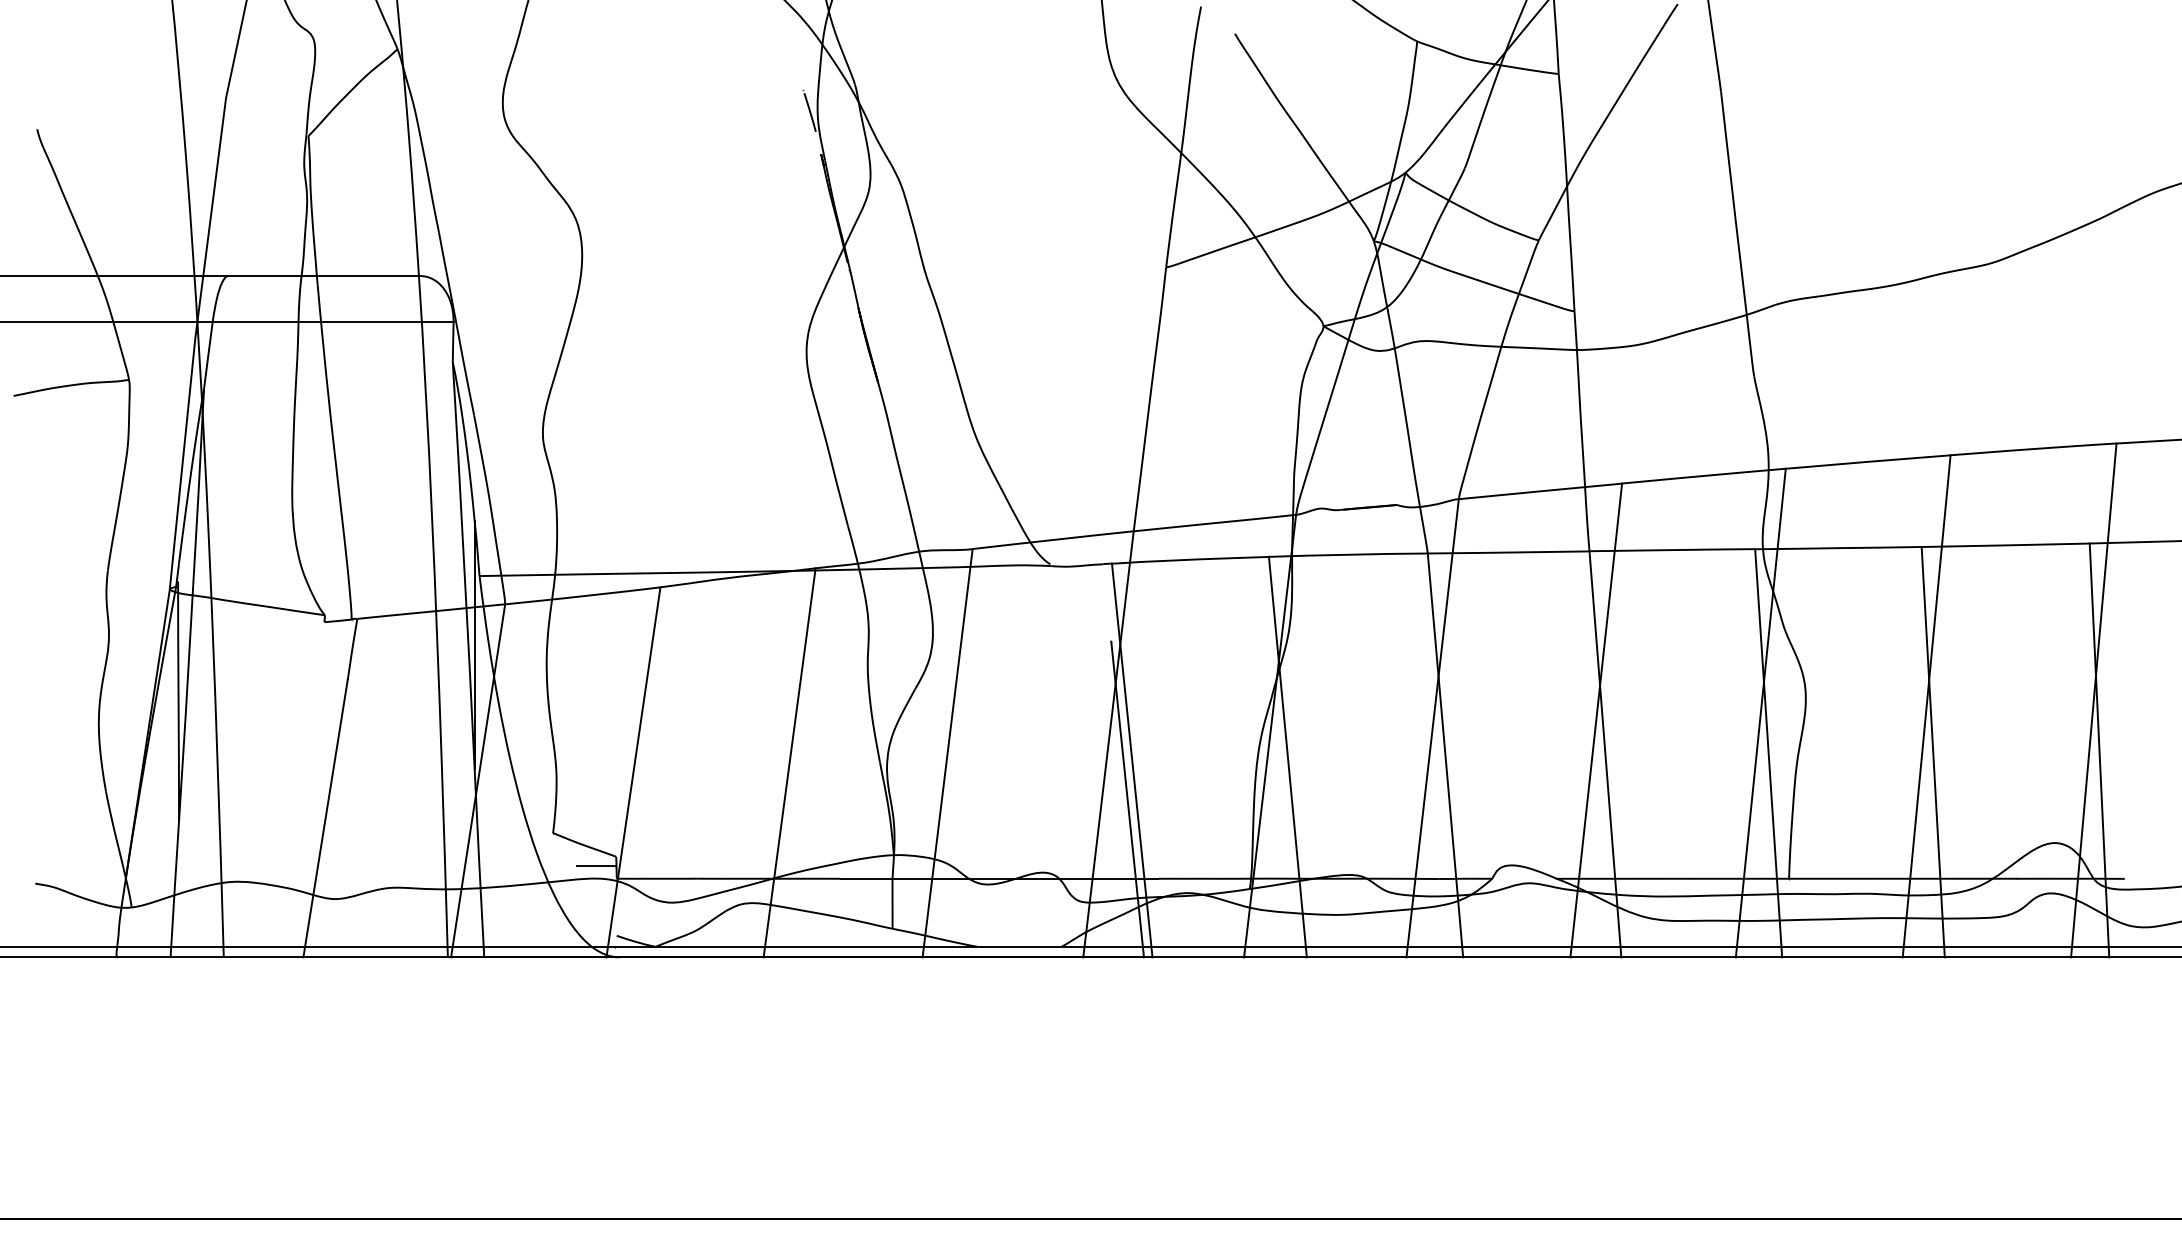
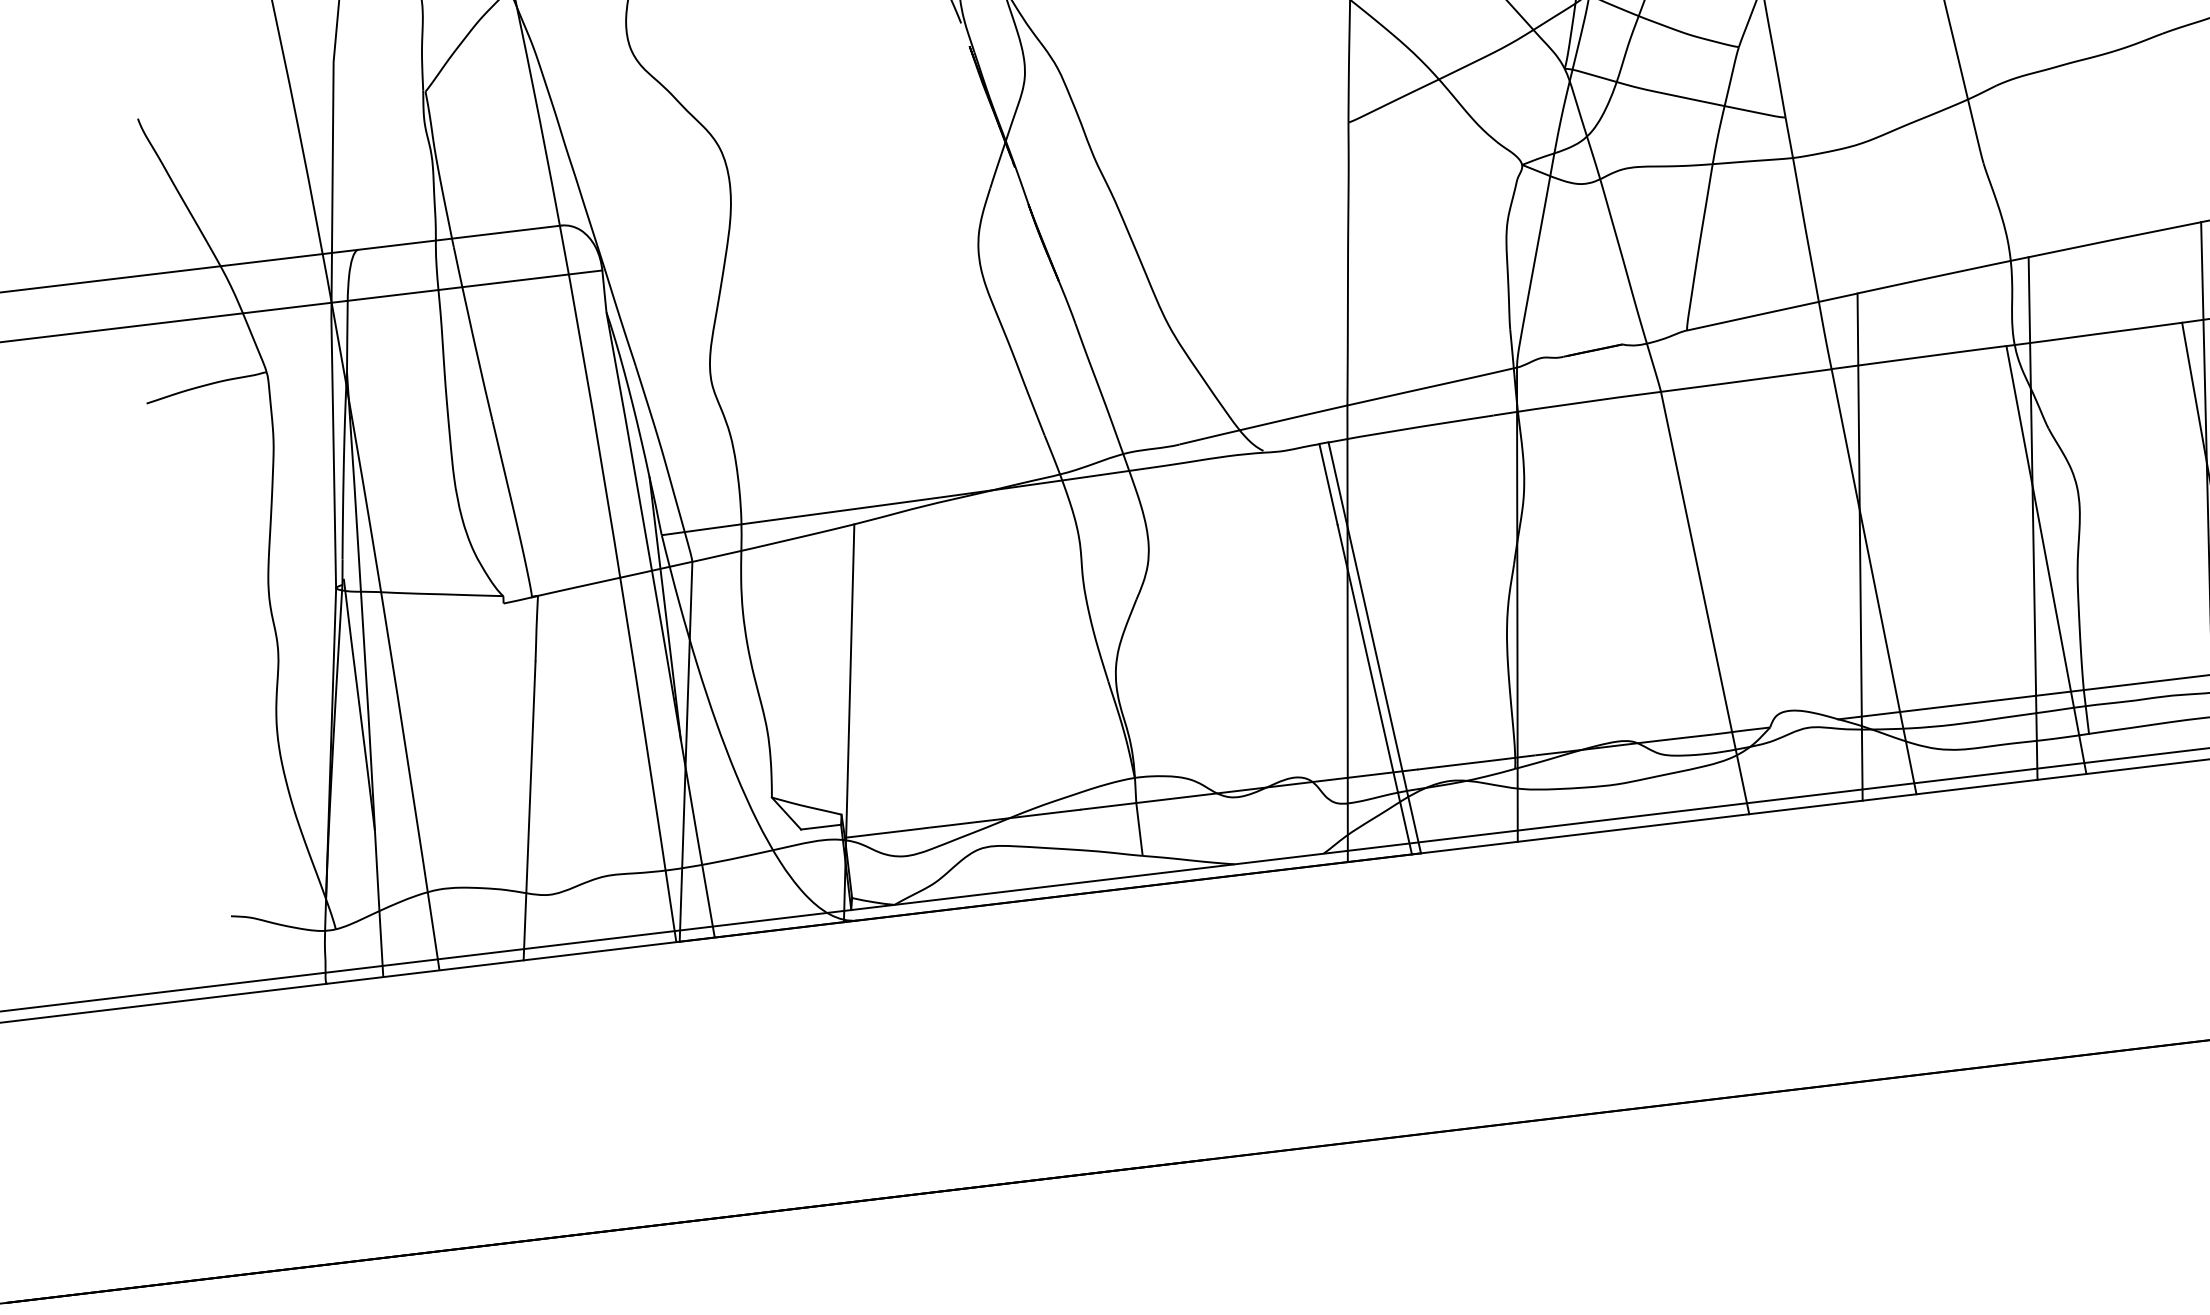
line: (1432, 728) -> (1688, 576), removed
line: (947, 753) -> (1178, 663), removed
line: (1287, 756) -> (1538, 624), removed
line: (789, 762) -> (1012, 693), removed

